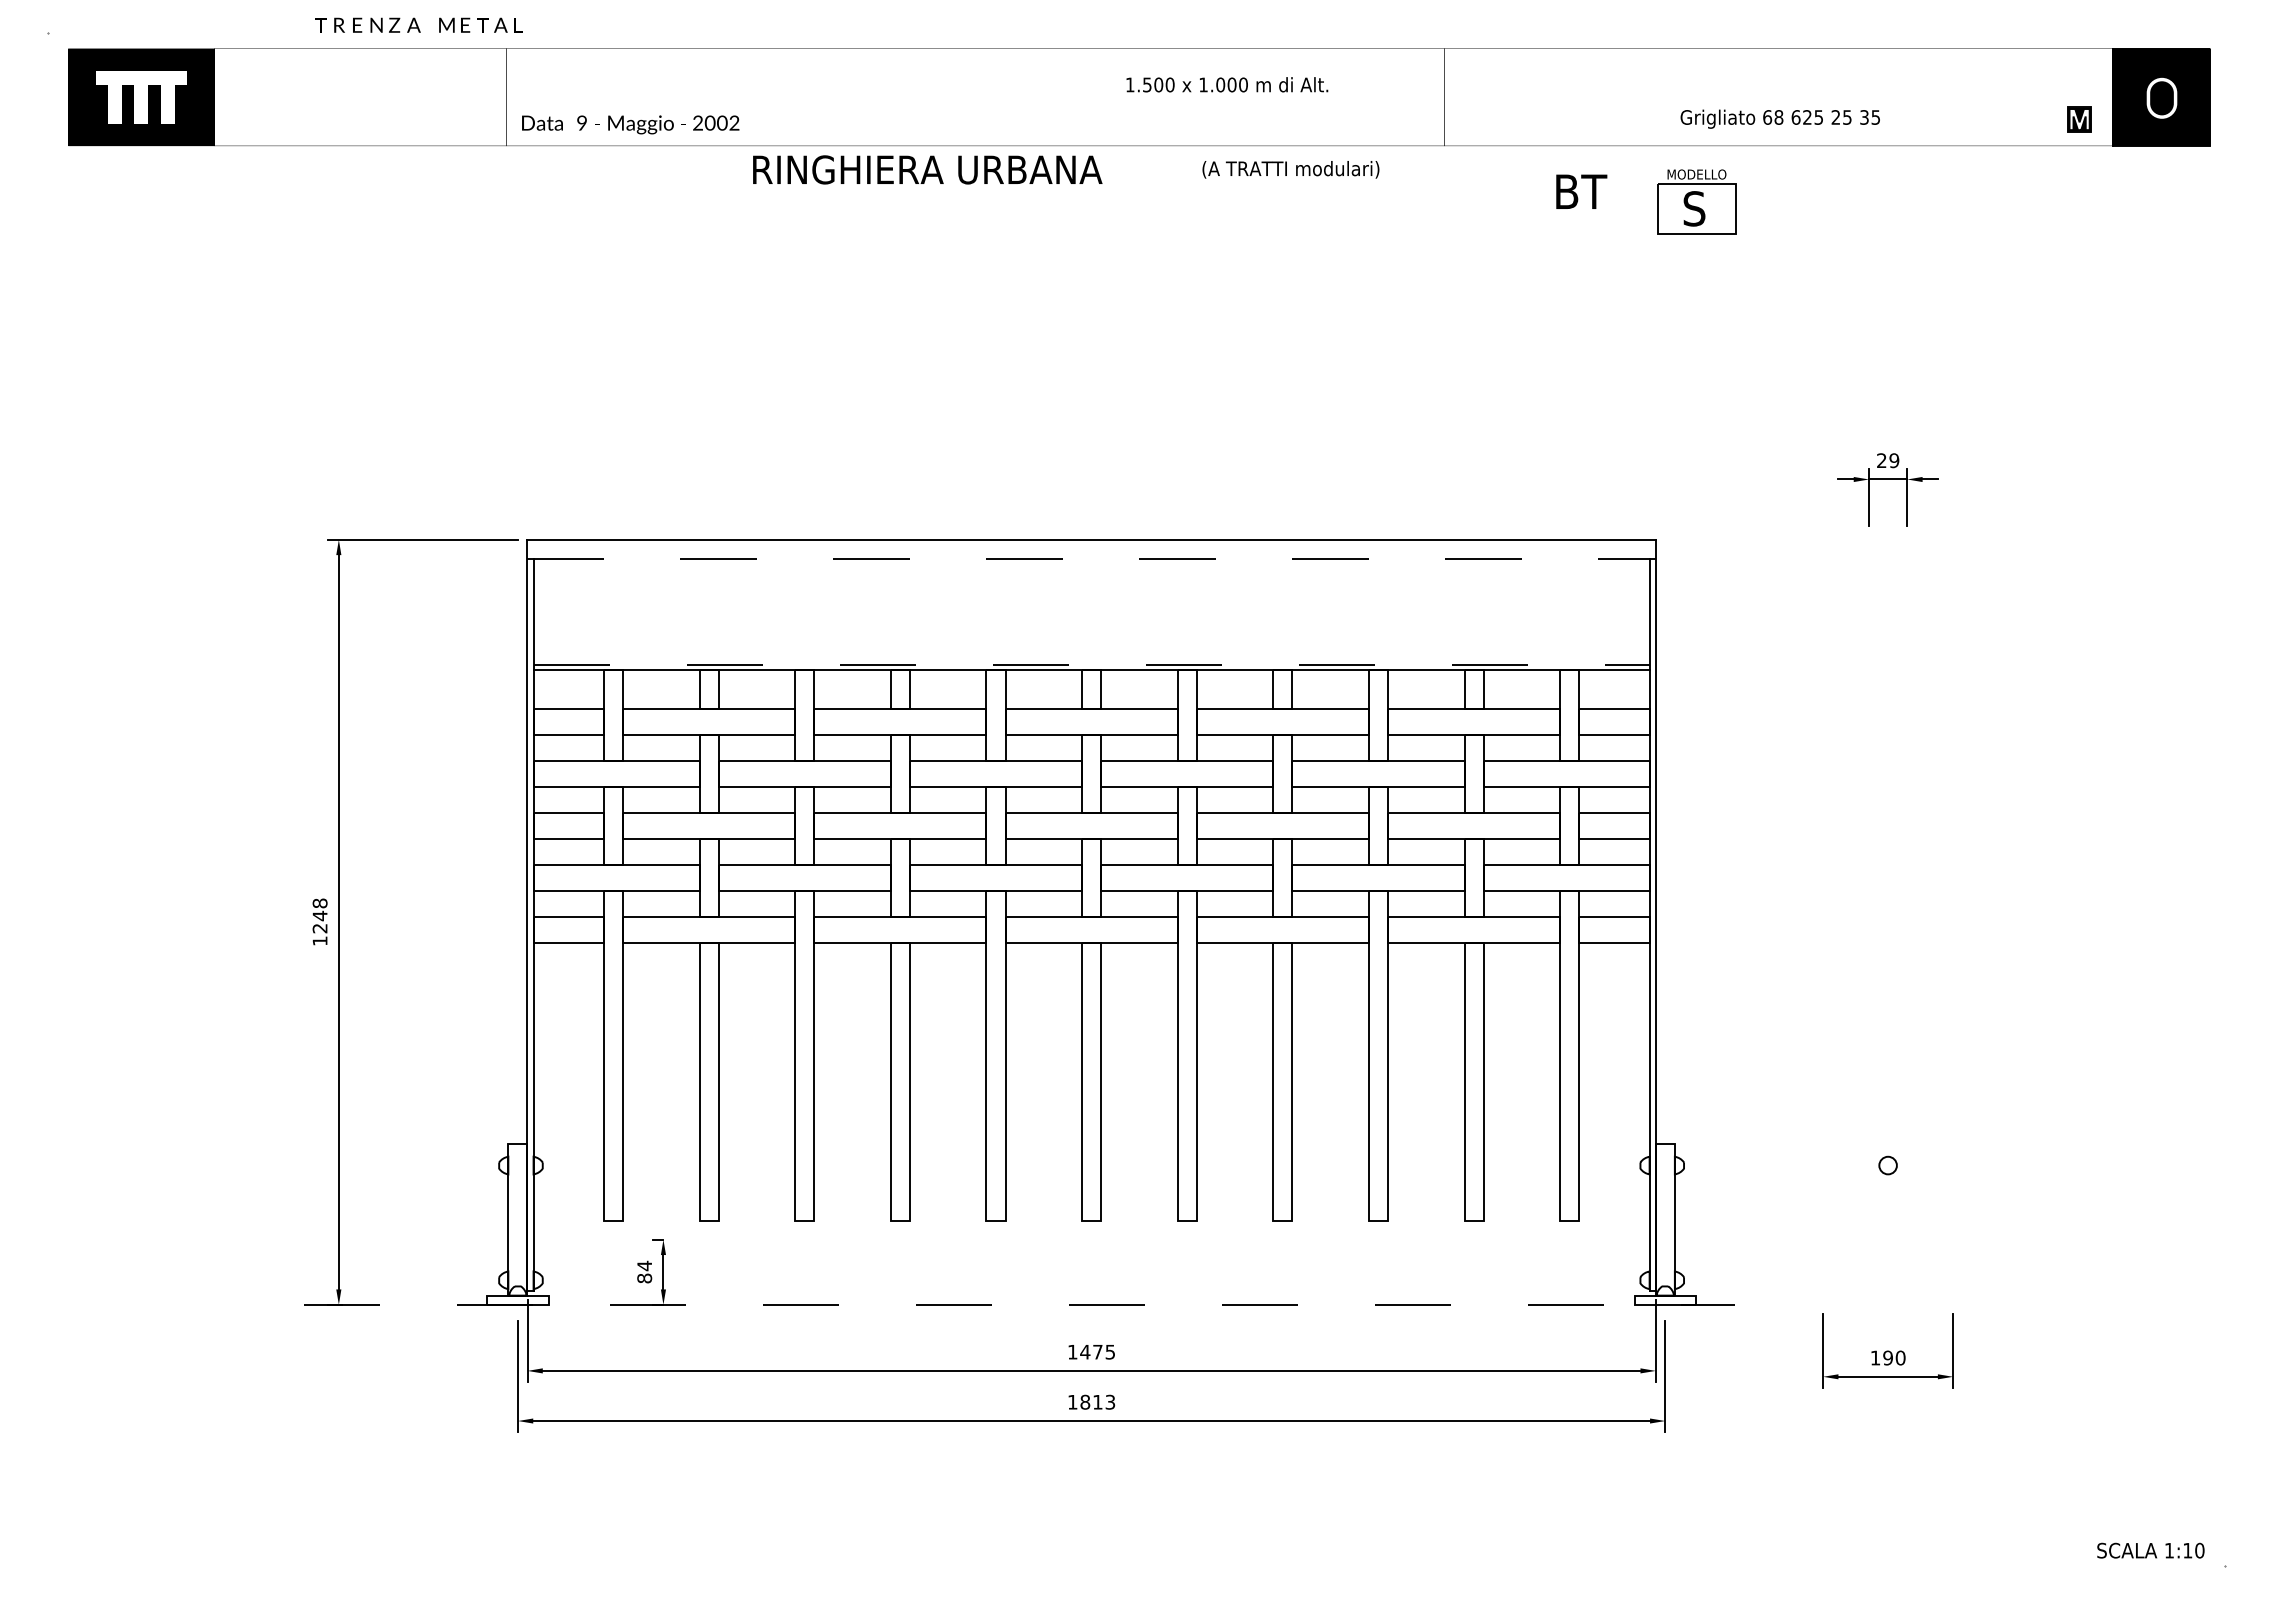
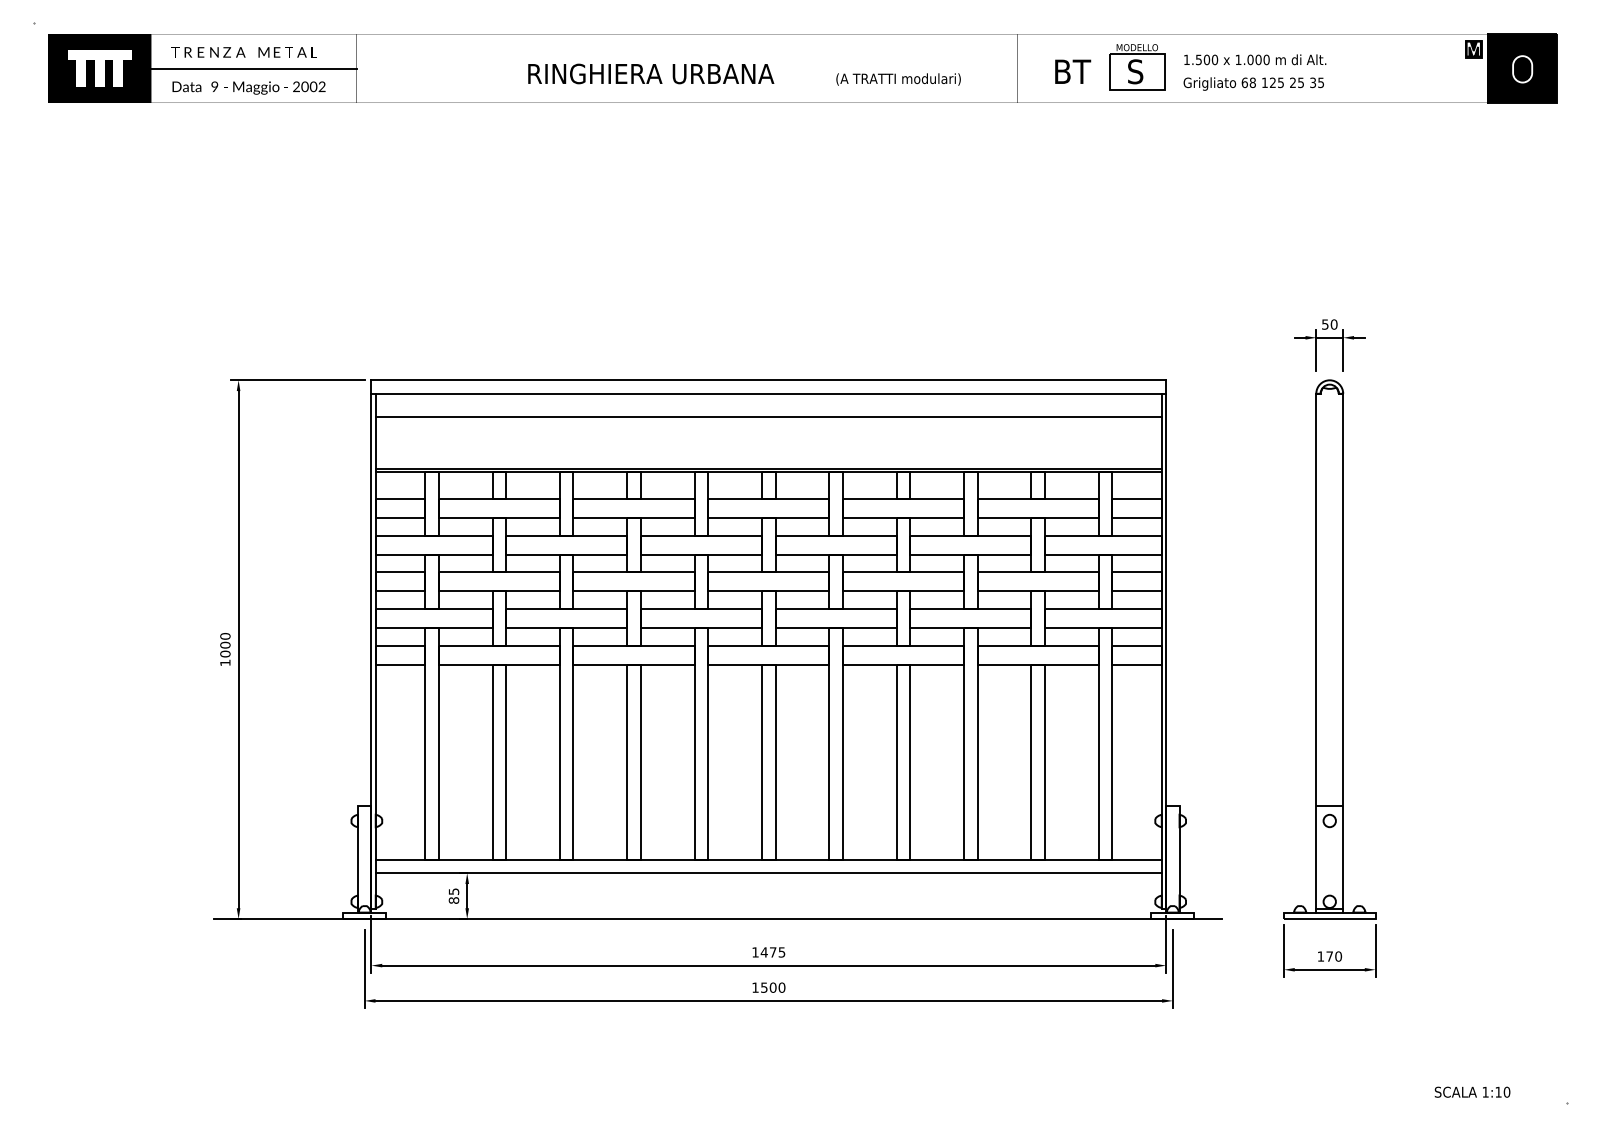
text: (418, 24) -> (243, 51), moved
text: (1227, 84) -> (1255, 59), moved
line: (360, 97) -> (253, 68), added
text: (1795, 117) -> (1264, 82), 625 -> 125
part: (2079, 119) -> (1473, 49), moved
text: (630, 124) -> (248, 87), moved
text: (927, 169) -> (651, 73), moved
text: (1290, 169) -> (898, 79), moved
text: (1581, 191) -> (1072, 71), moved
part: (1696, 201) -> (1137, 66), moved
text: (1888, 460) -> (1330, 324), 29 -> 50
line: (1092, 558) -> (769, 393), dashed -> solid
line: (1091, 592) -> (768, 417), added
line: (1092, 665) -> (769, 468), dashed -> solid
text: (319, 915) -> (224, 644), 1248 -> 1000
part: (1887, 922) -> (1329, 649), added
line: (1091, 1220) -> (768, 859), added
line: (1091, 1239) -> (768, 873), added
text: (644, 1265) -> (453, 891), 84 -> 85
line: (1019, 1304) -> (717, 918), dashed -> solid
text: (1887, 1357) -> (1329, 956), 190 -> 170
text: (1097, 1401) -> (772, 987), 1813 -> 1500
text: (2150, 1550) -> (1472, 1092), moved

